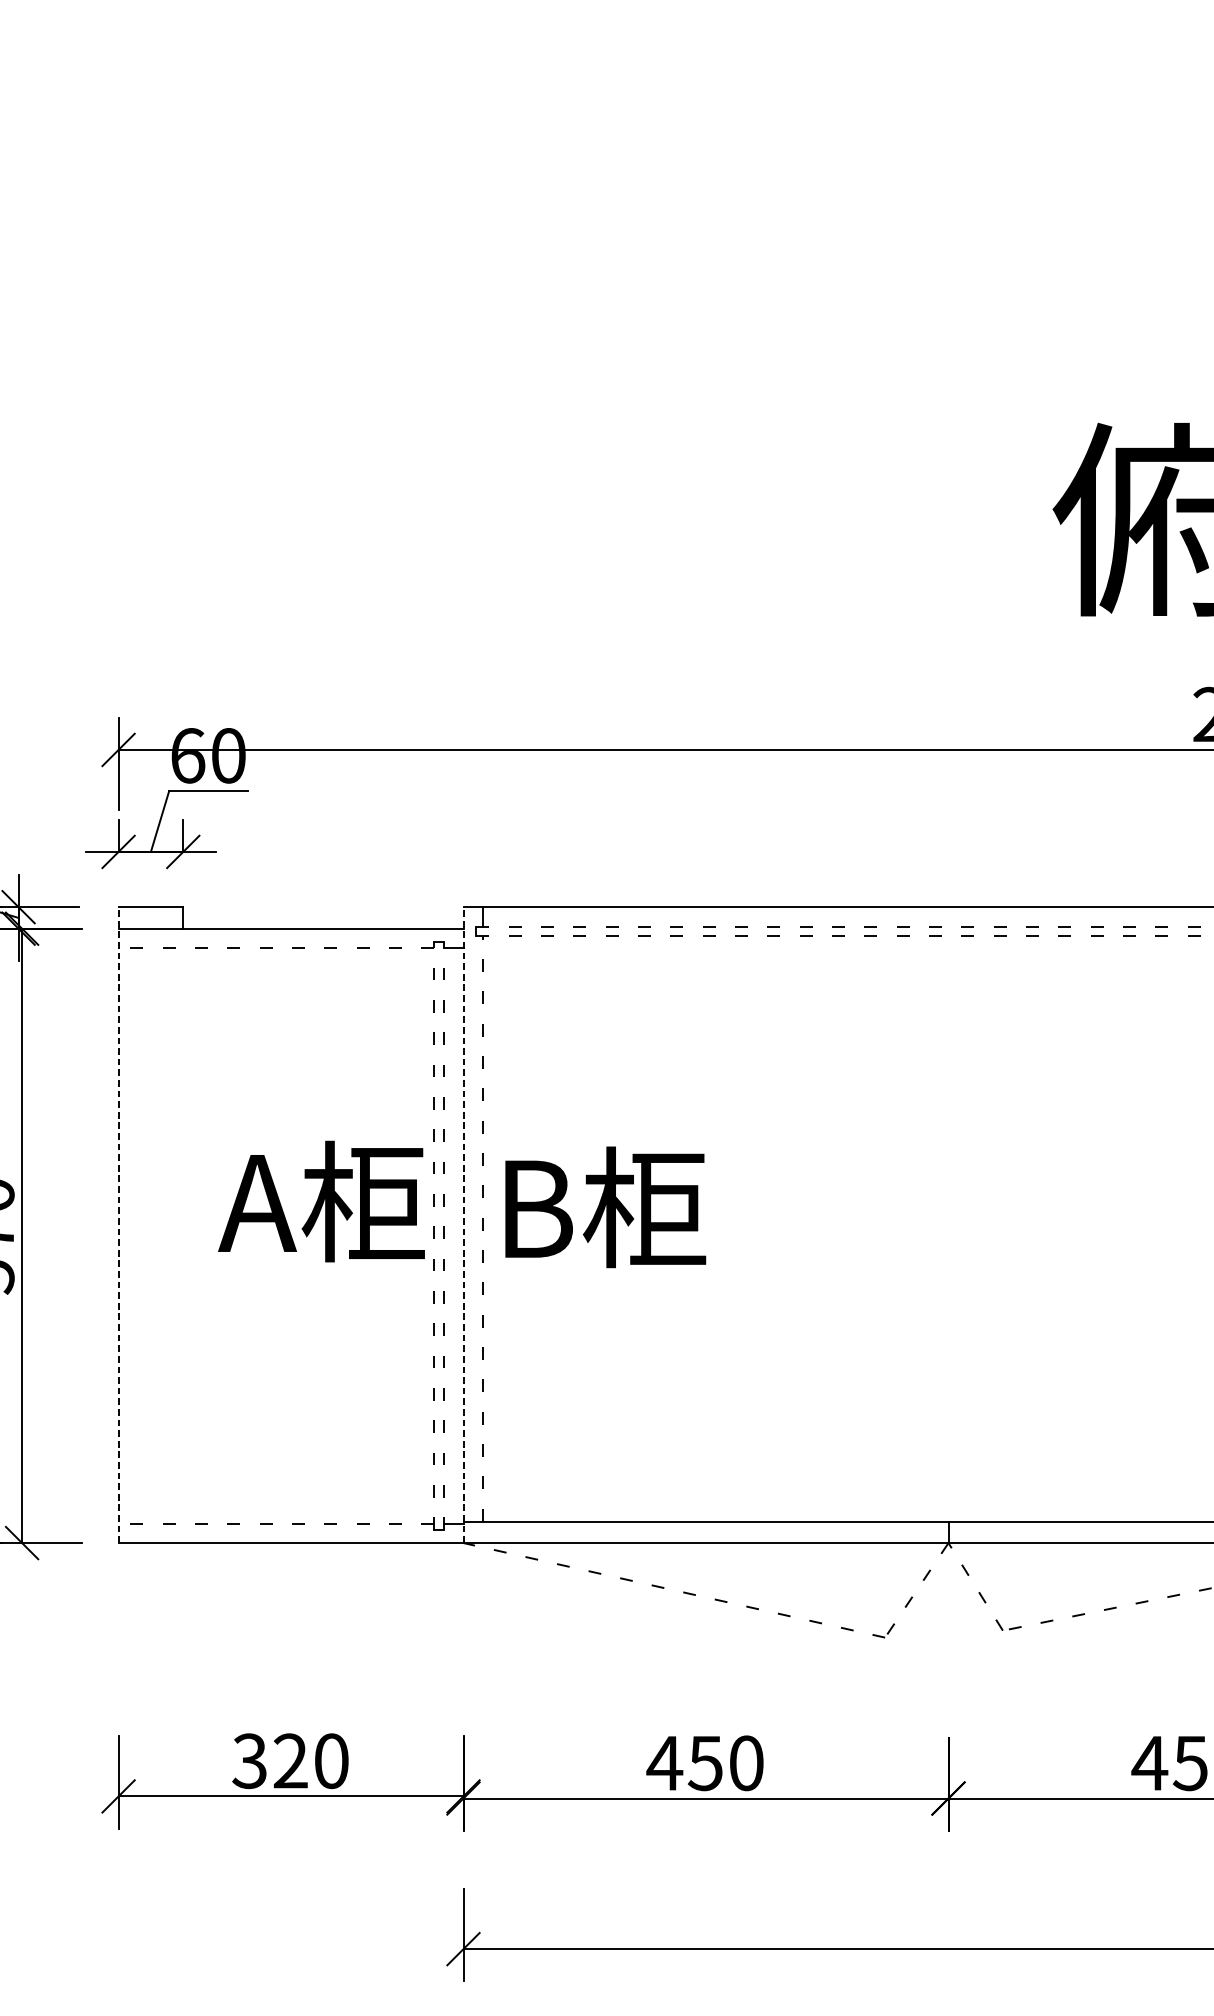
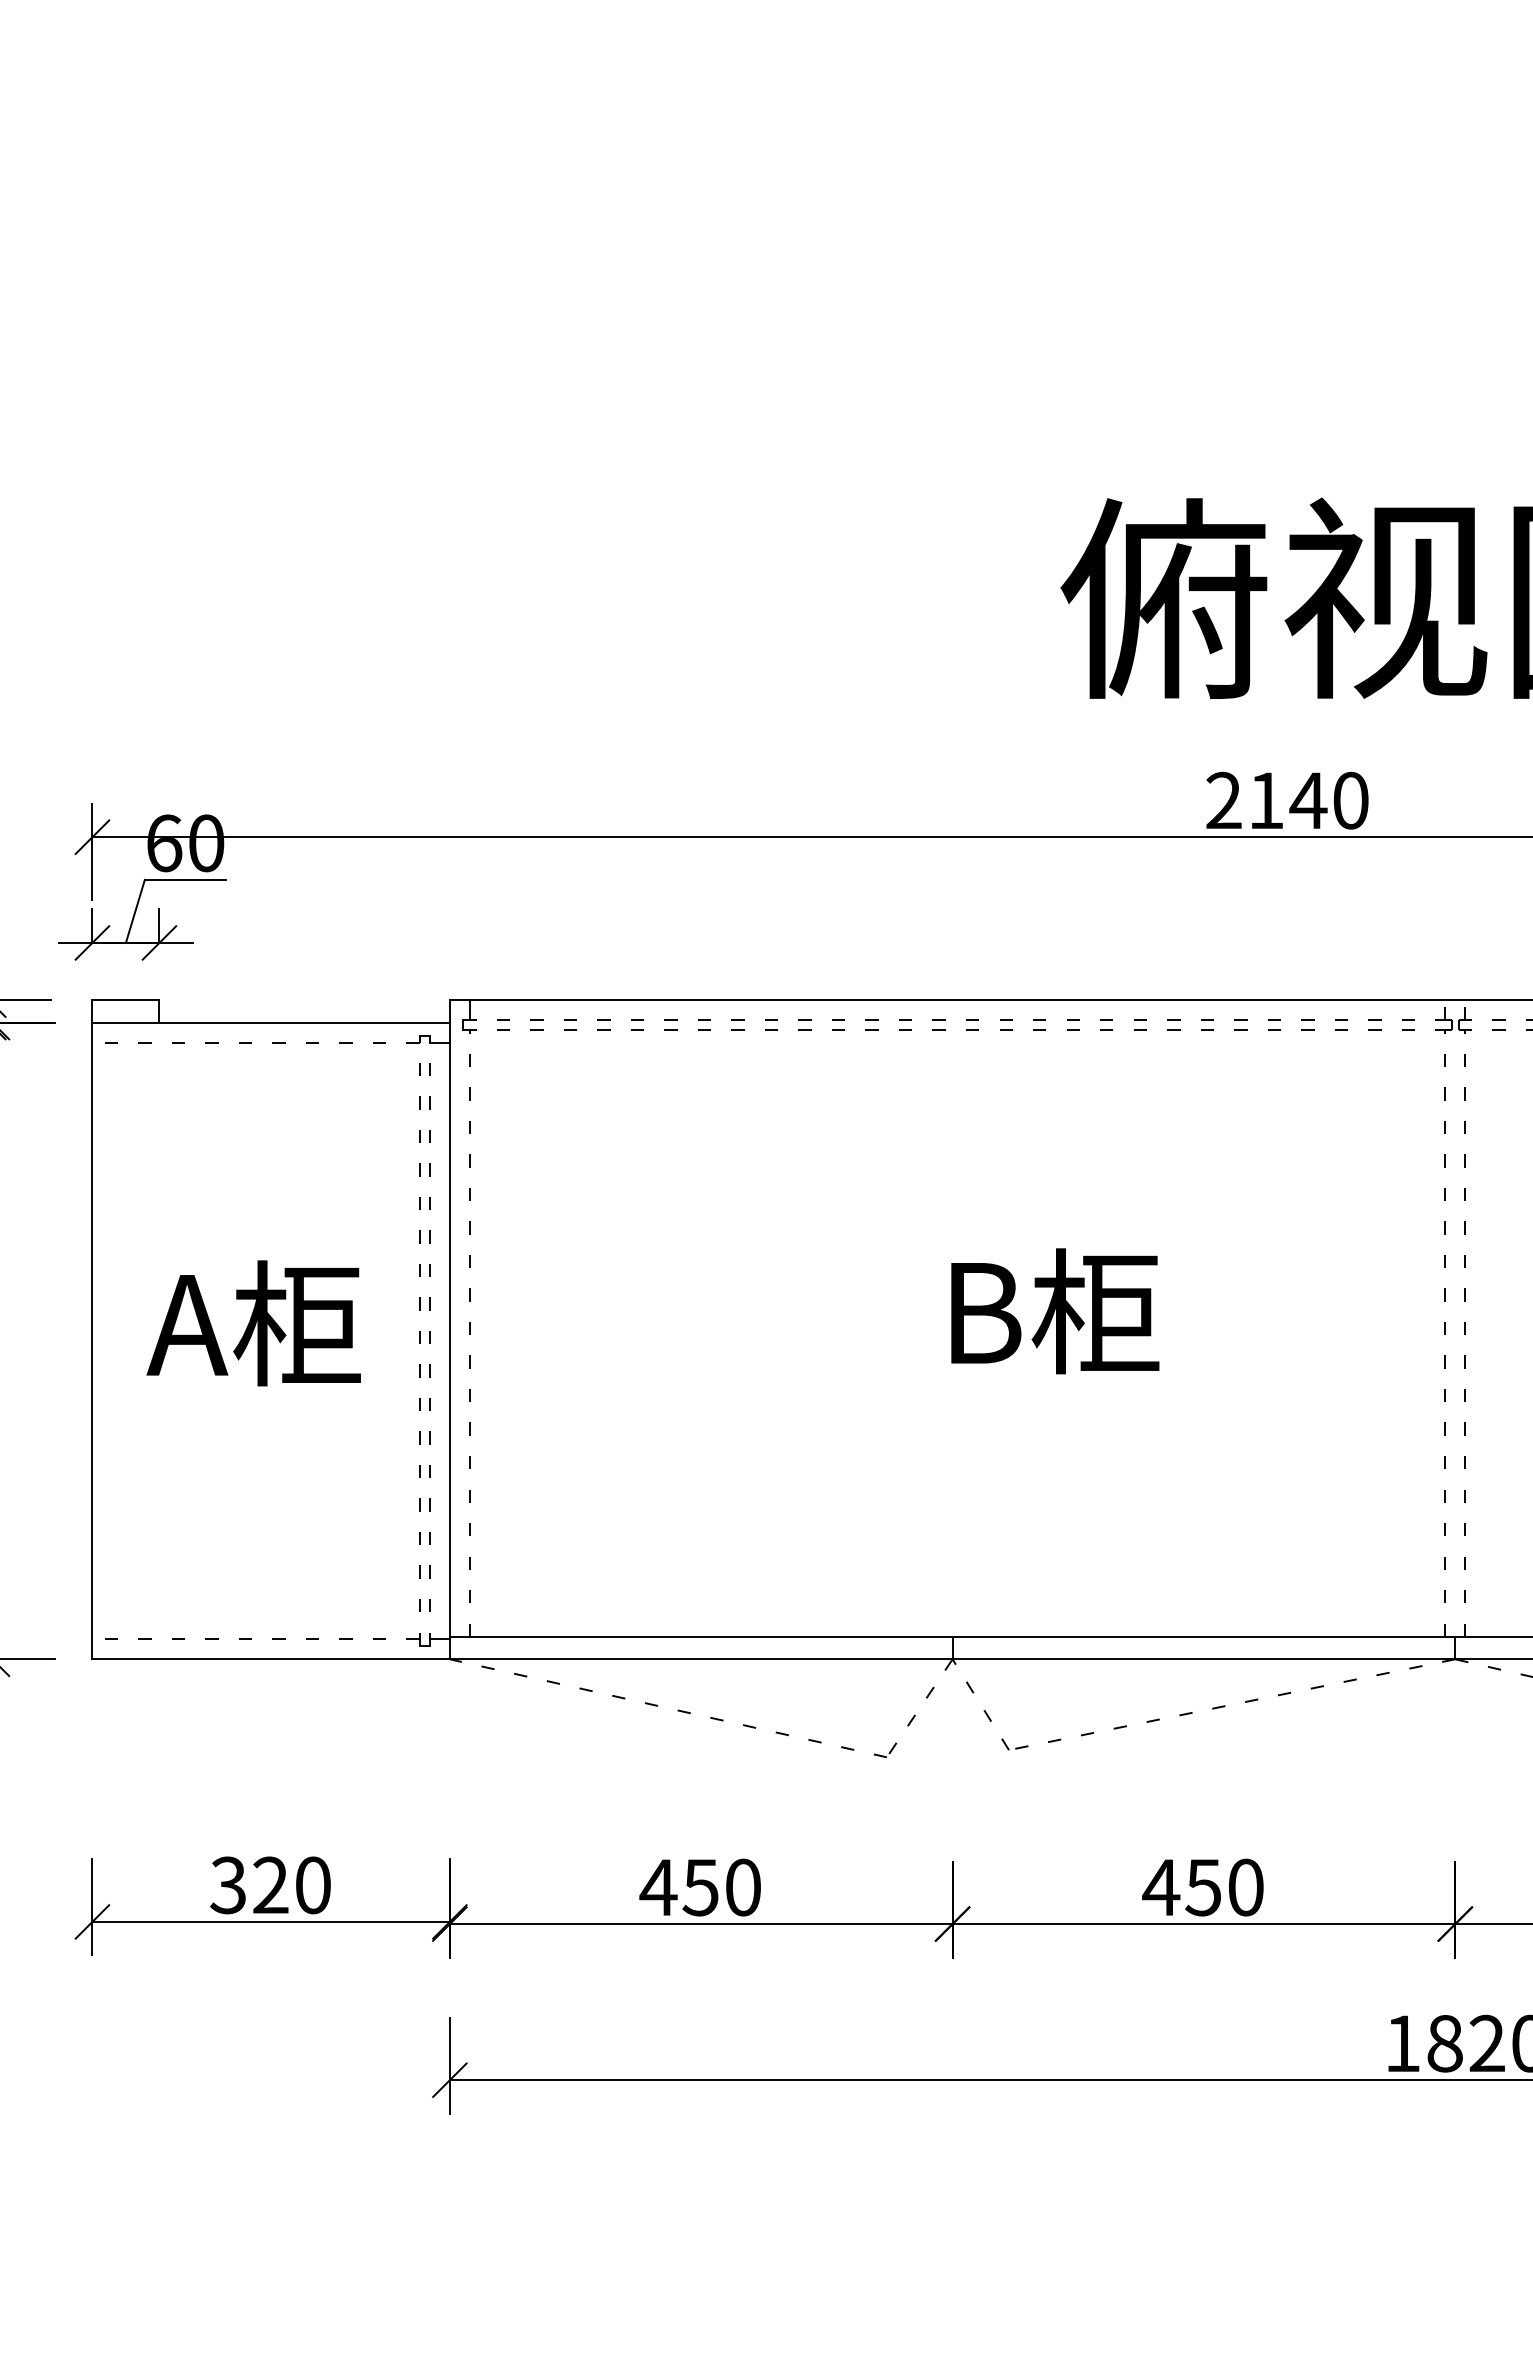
text: (321, 1201) -> (253, 1323), moved
text: (605, 1207) -> (1055, 1311), moved
line: (118, 1224) -> (92, 1329), dashed -> solid
line: (463, 1224) -> (449, 1329), dashed -> solid

